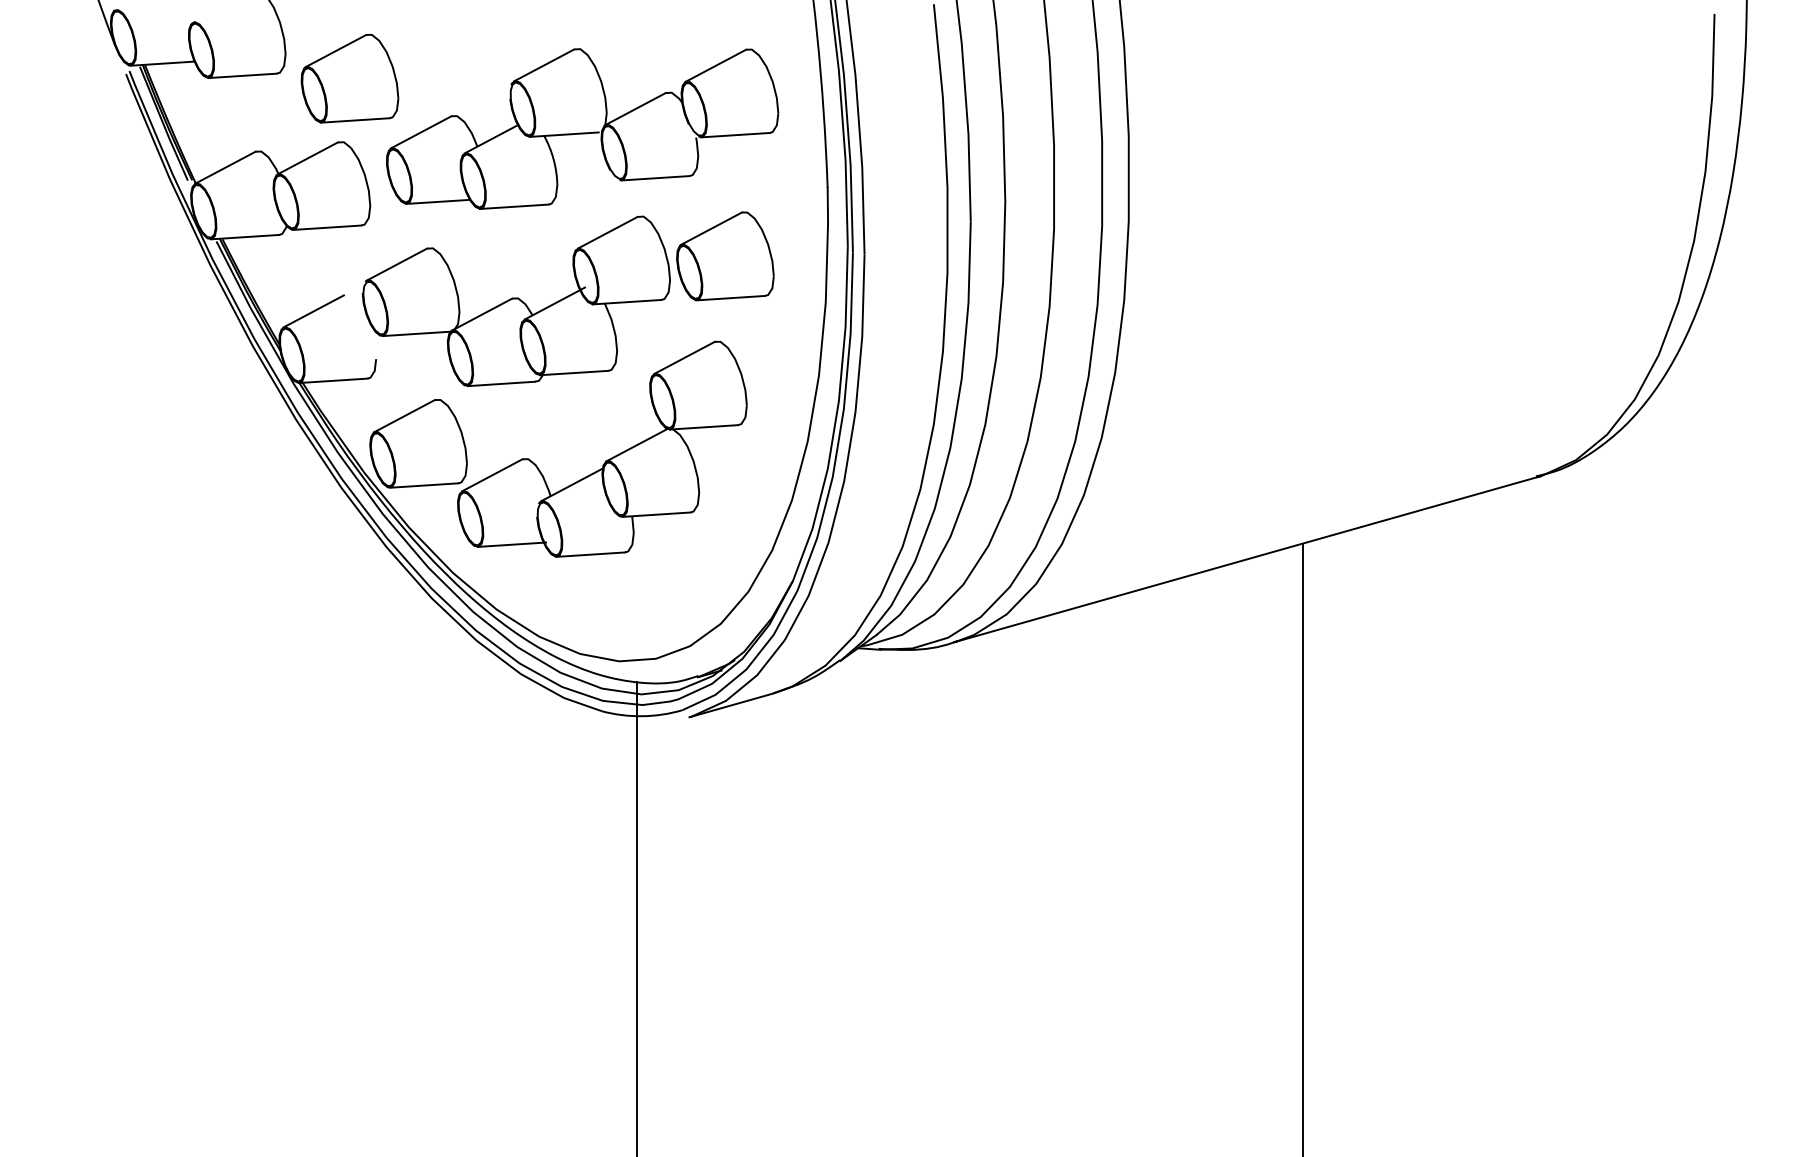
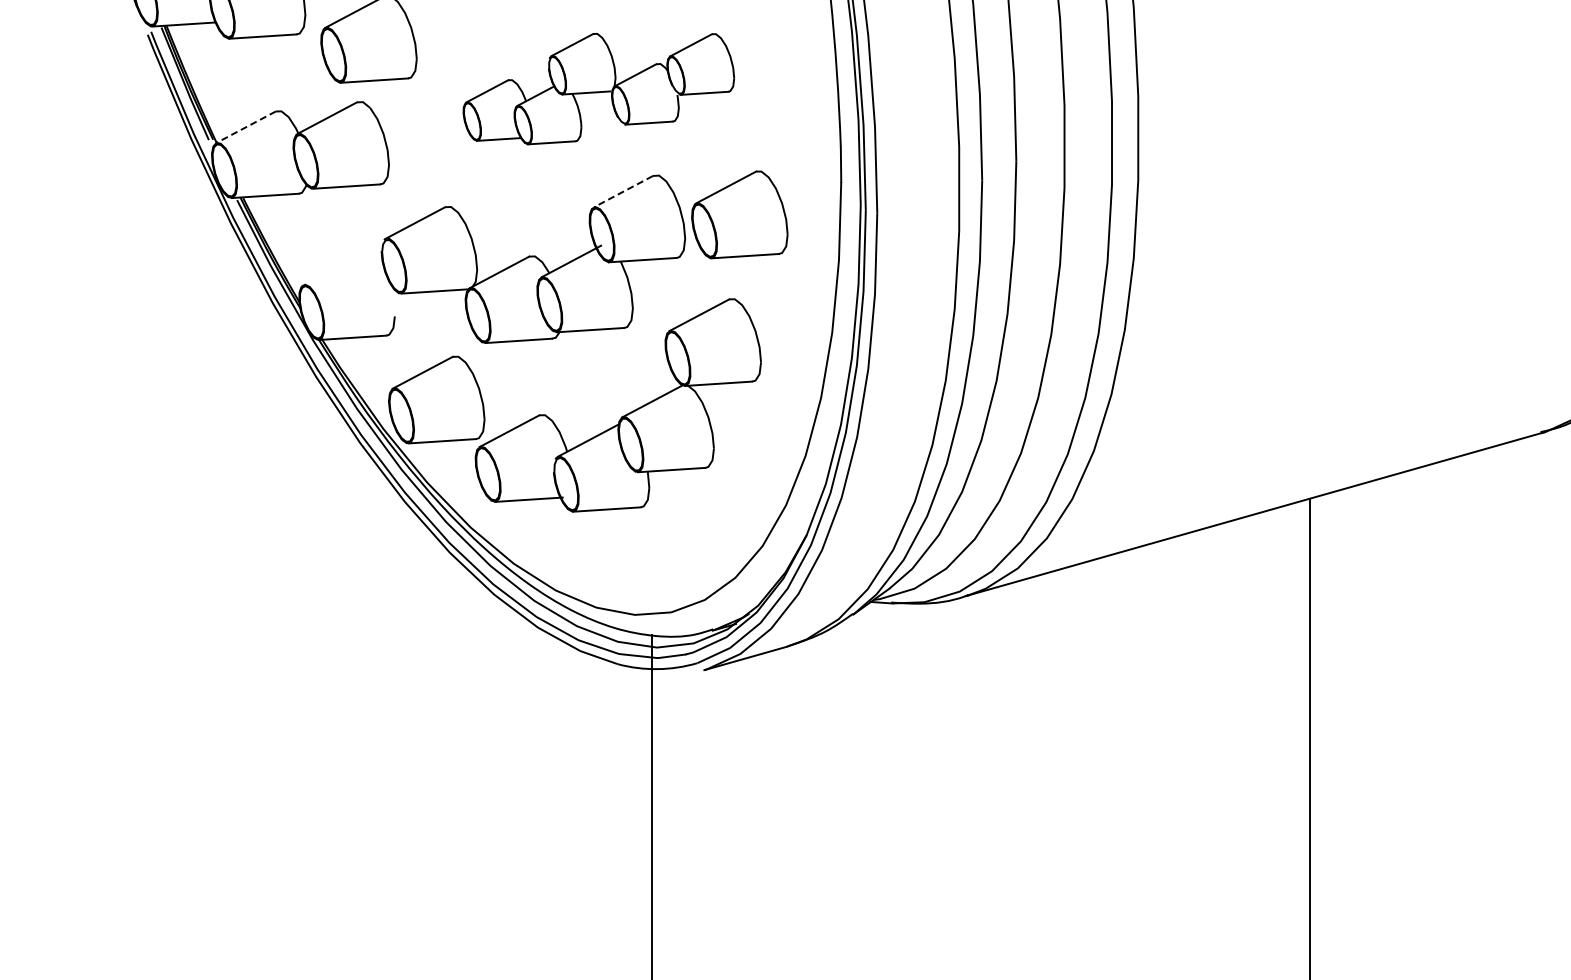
part: (582, 128) -> (598, 88), size x0.7
line: (224, 167) -> (245, 127), solid -> dashed
line: (607, 232) -> (623, 191), solid -> dashed
line: (313, 311) -> (332, 269), removed

